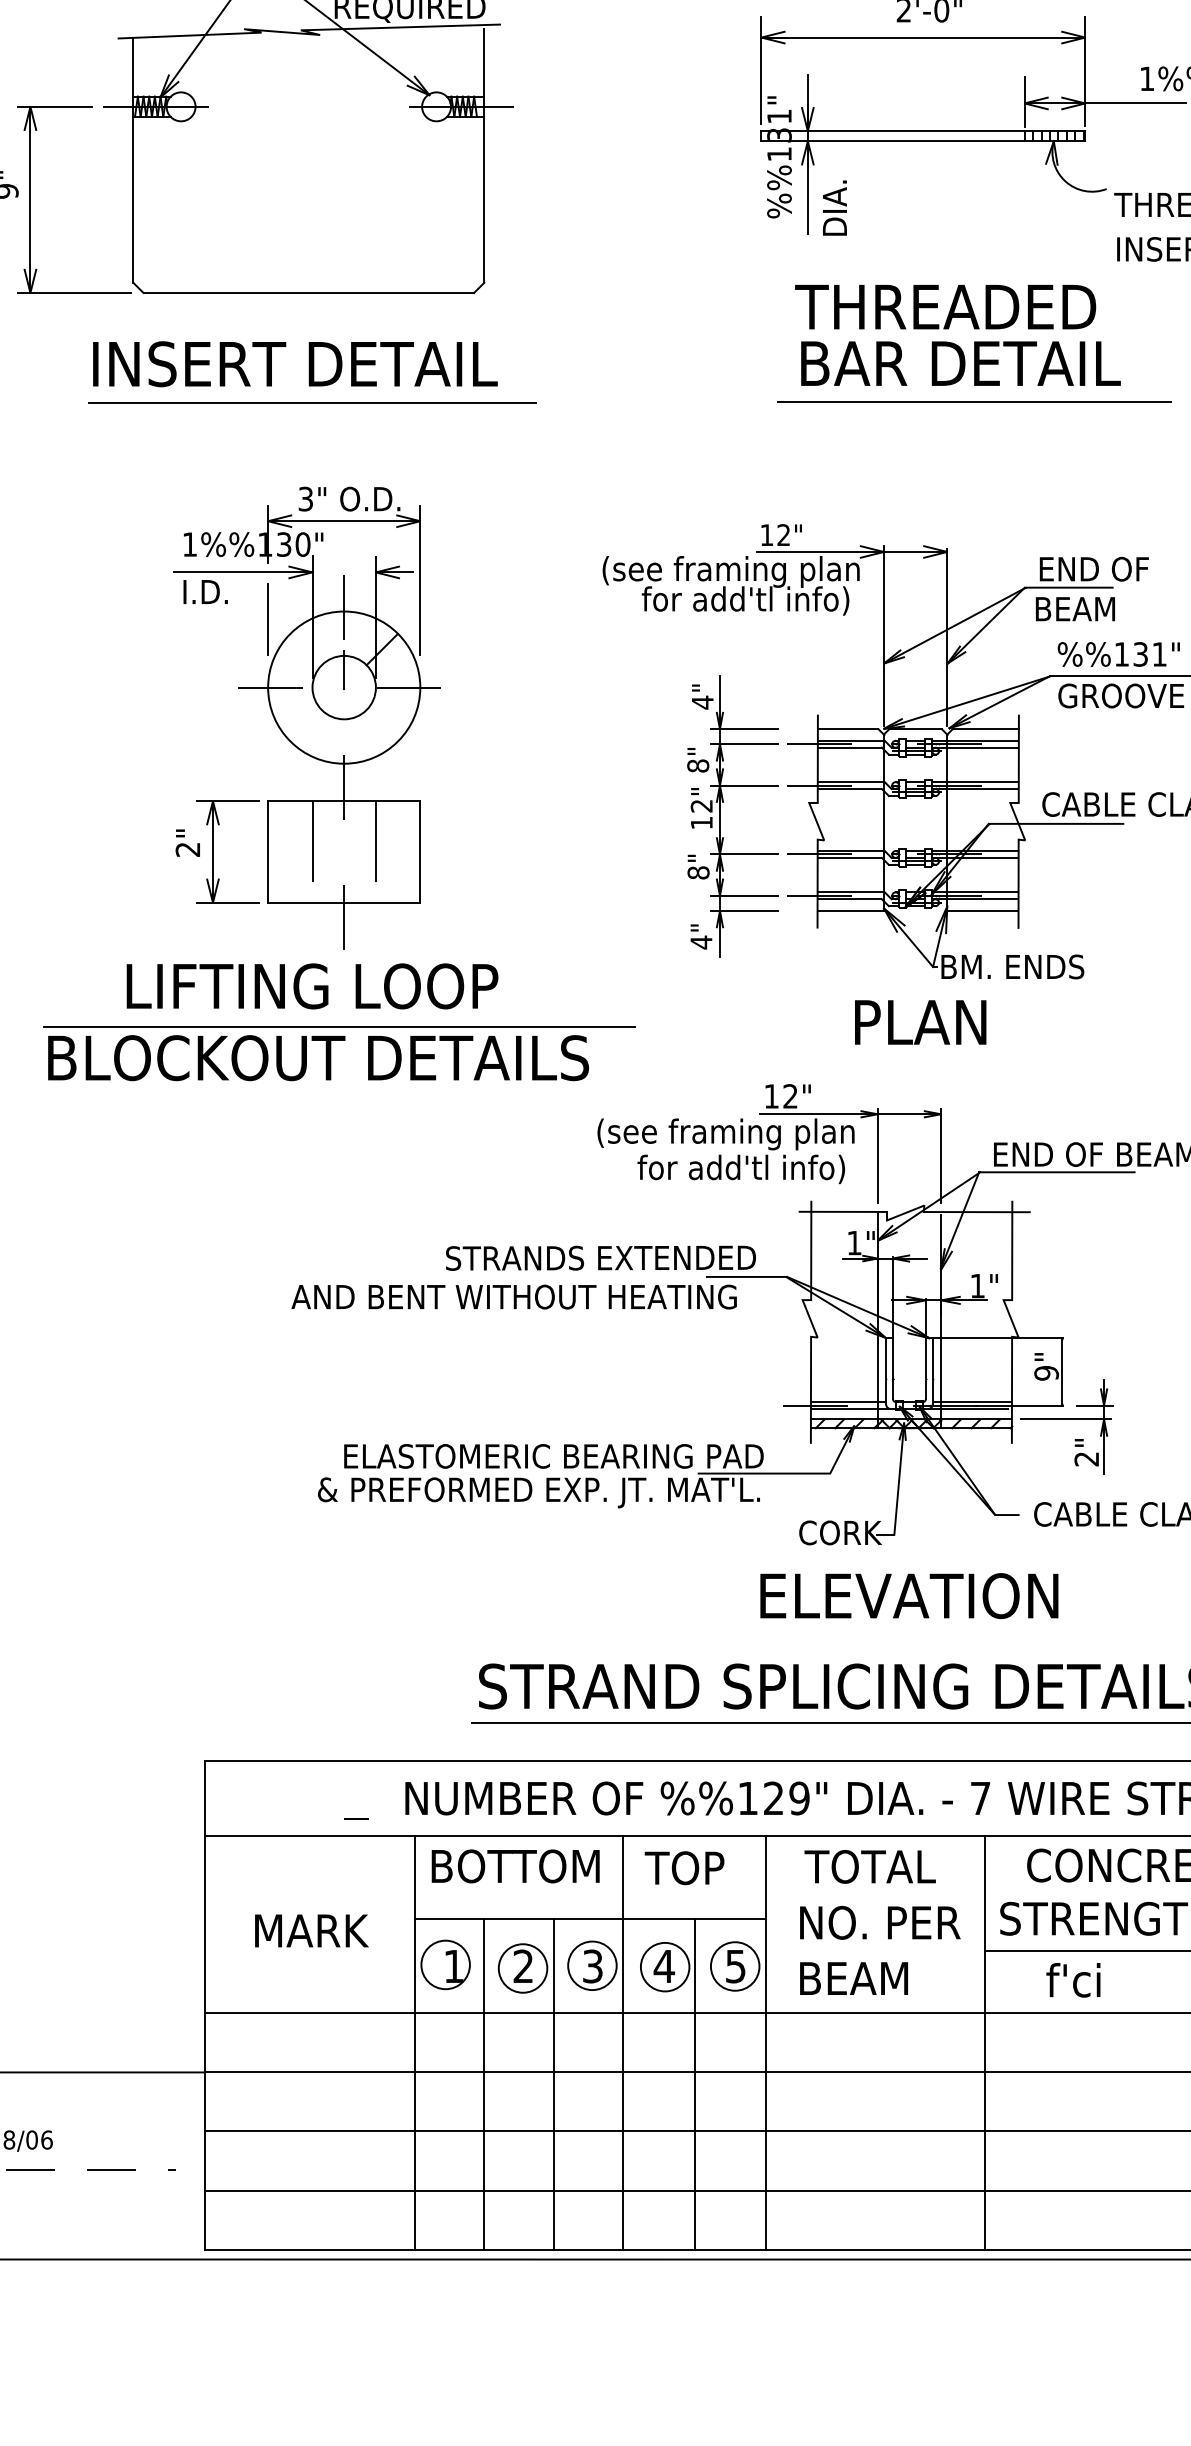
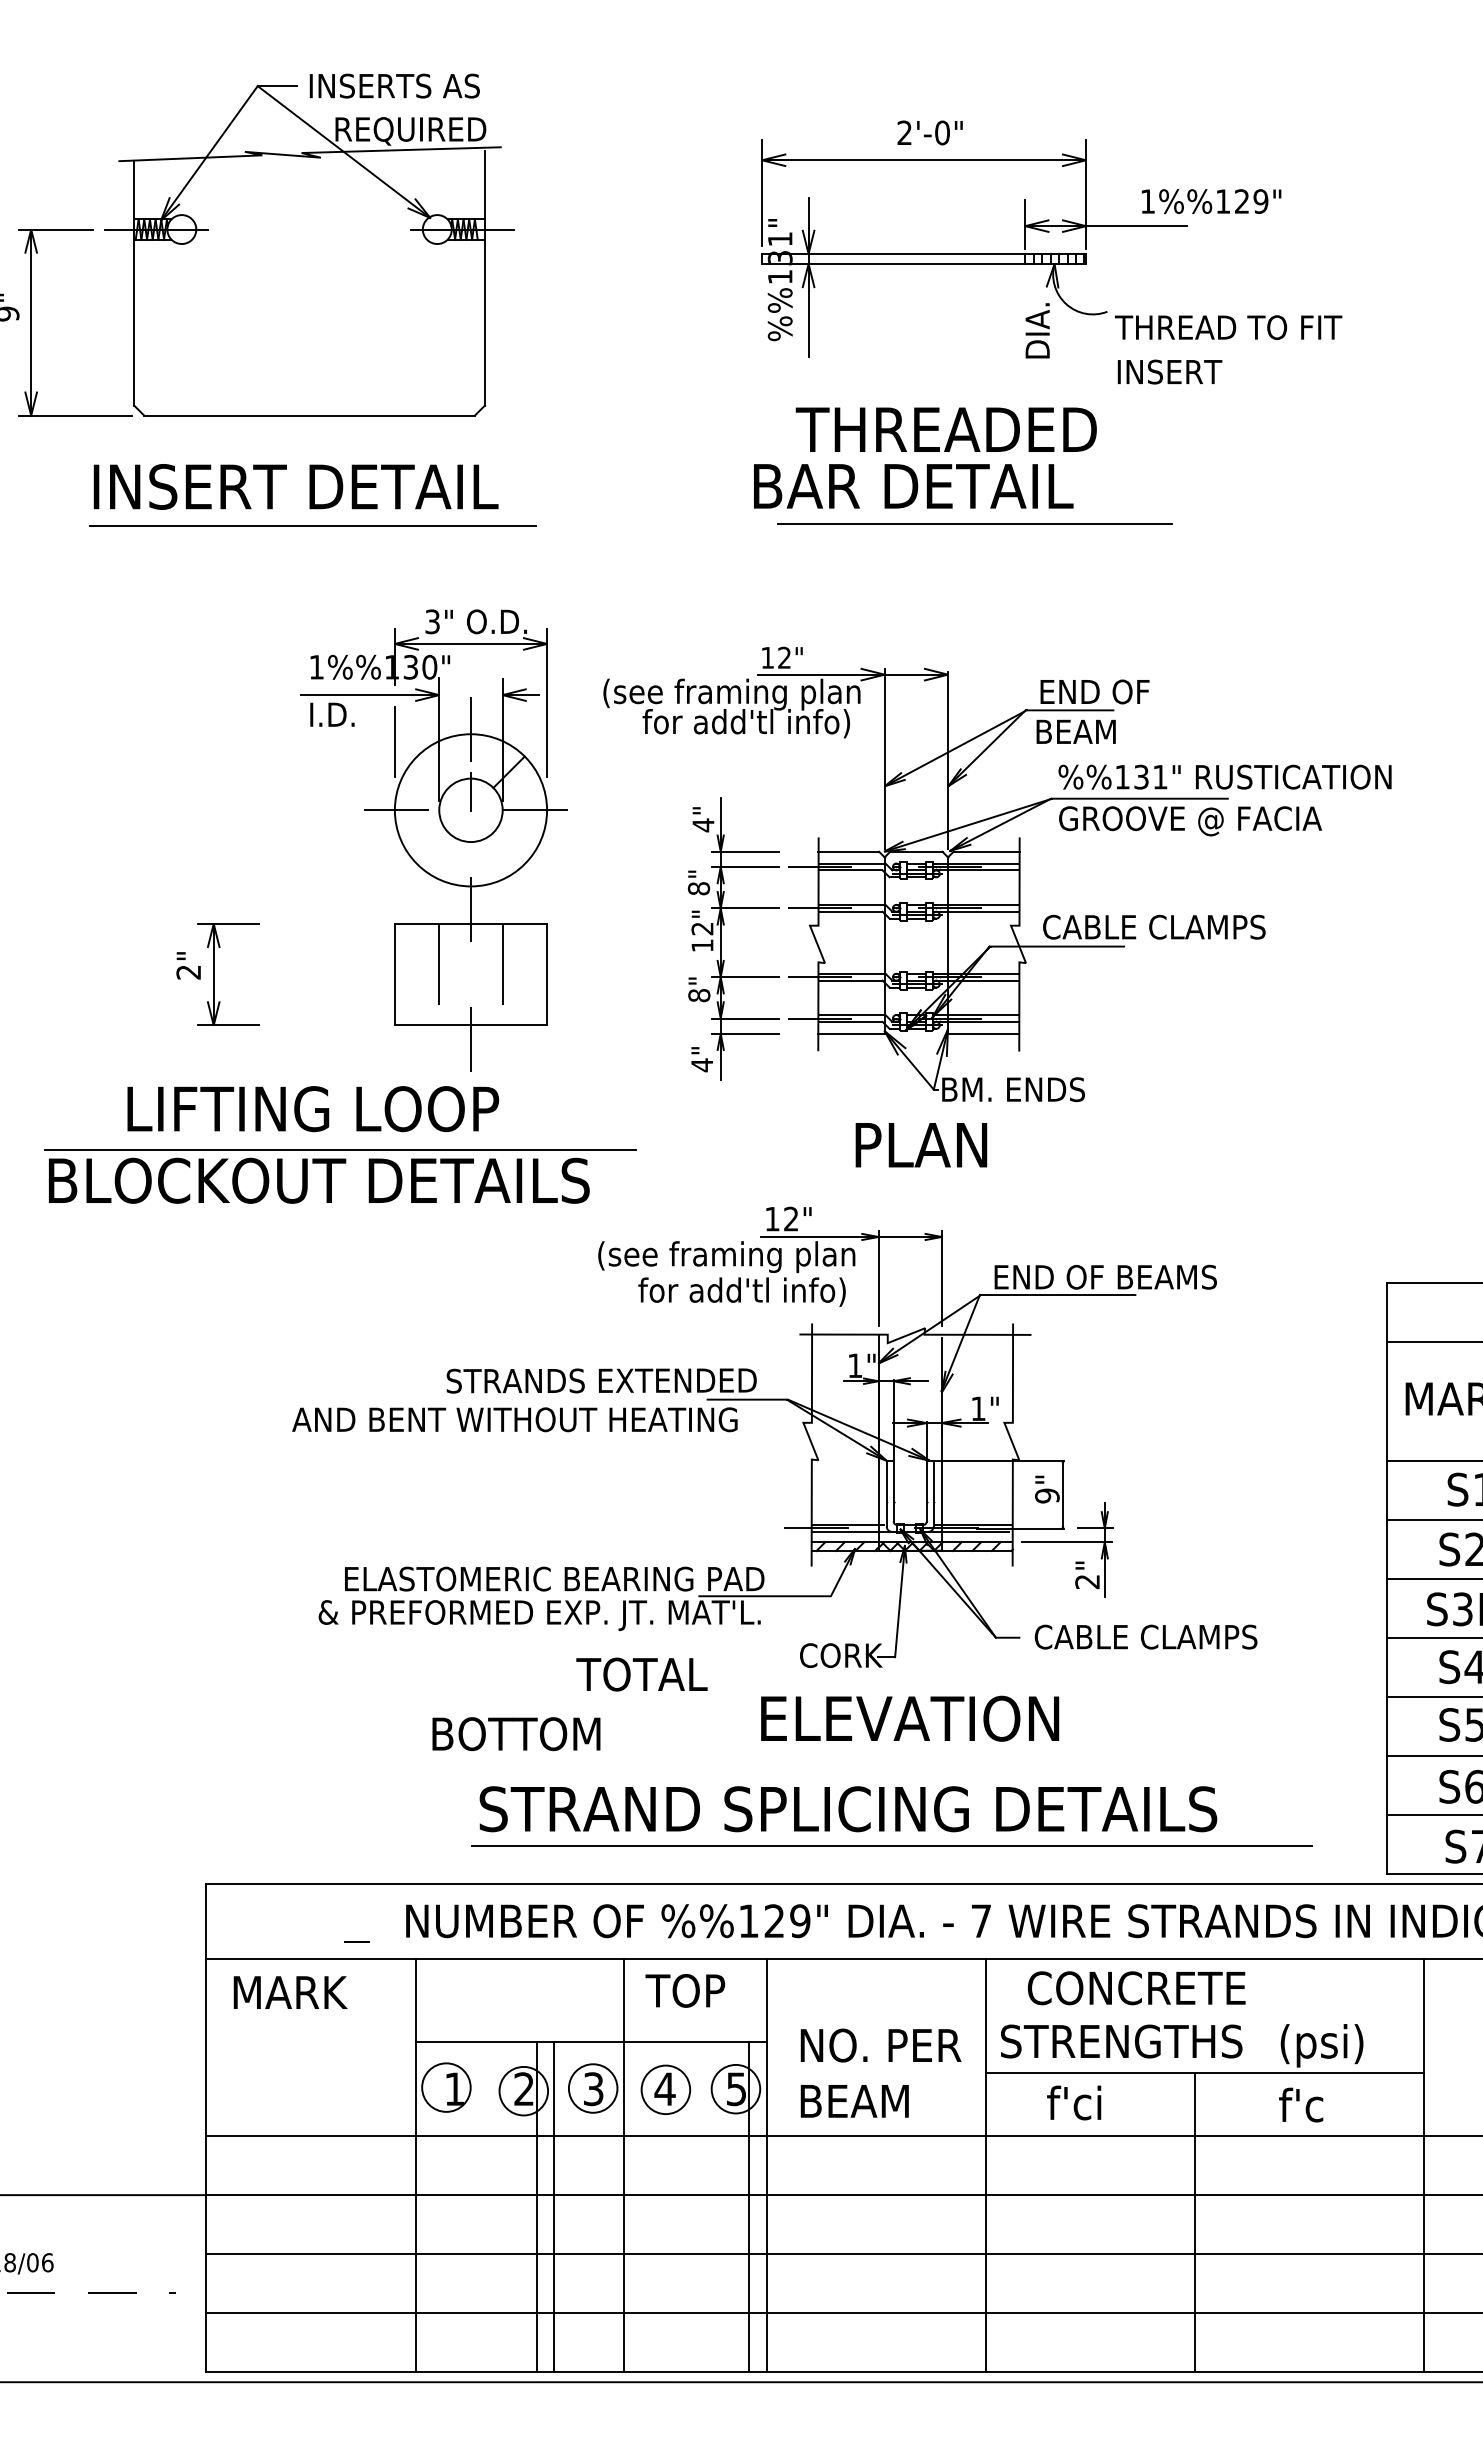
text: (834, 207) -> (1037, 330), moved
text: (960, 363) -> (913, 486), moved
part: (306, 717) -> (433, 840), moved
text: (515, 1866) -> (516, 1734), moved
text: (869, 1866) -> (641, 1674), moved
text: (311, 1930) -> (290, 1992), moved
line: (484, 2083) -> (537, 2206), moved
line: (694, 2083) -> (749, 2206), moved

